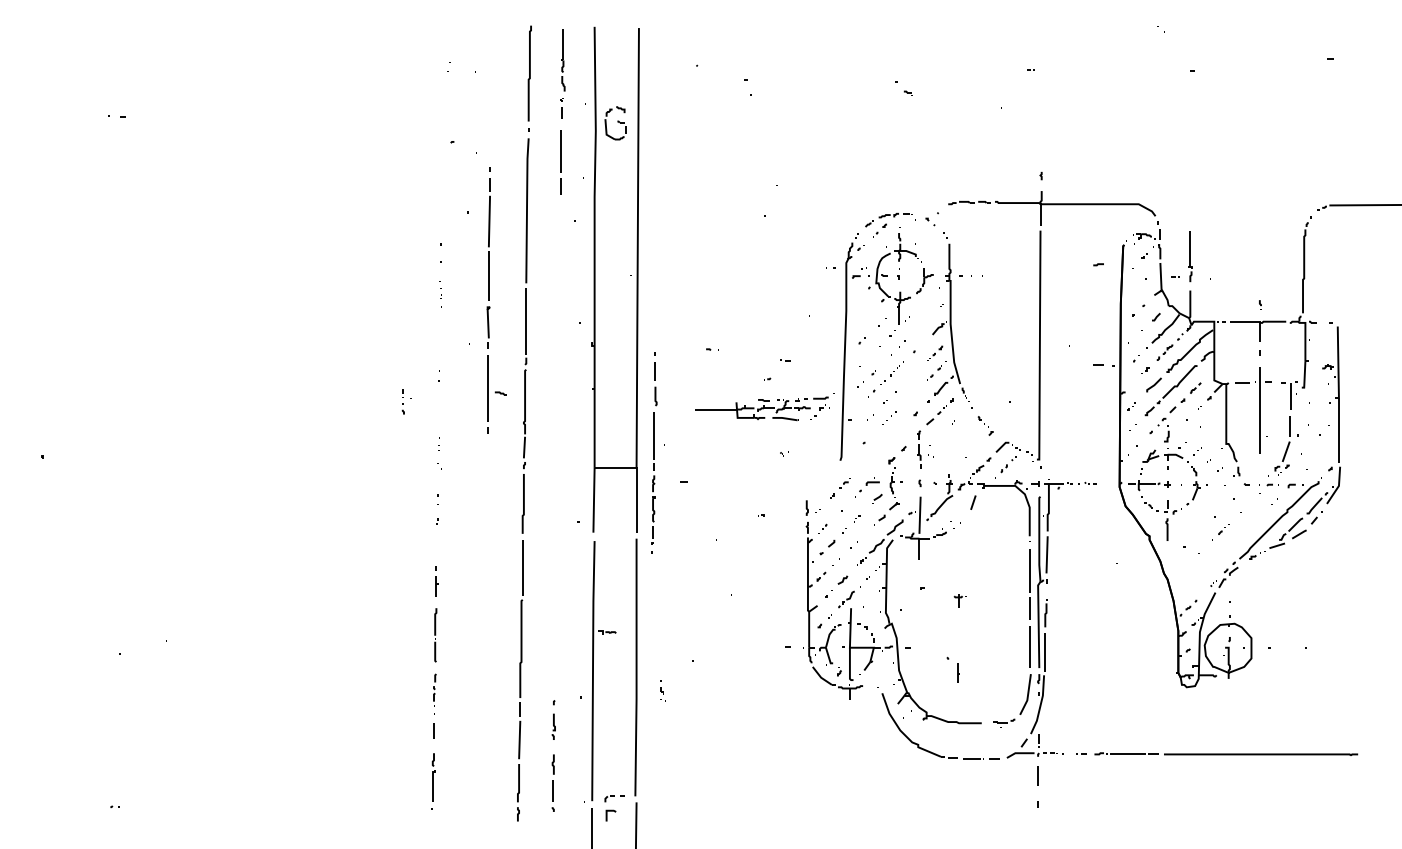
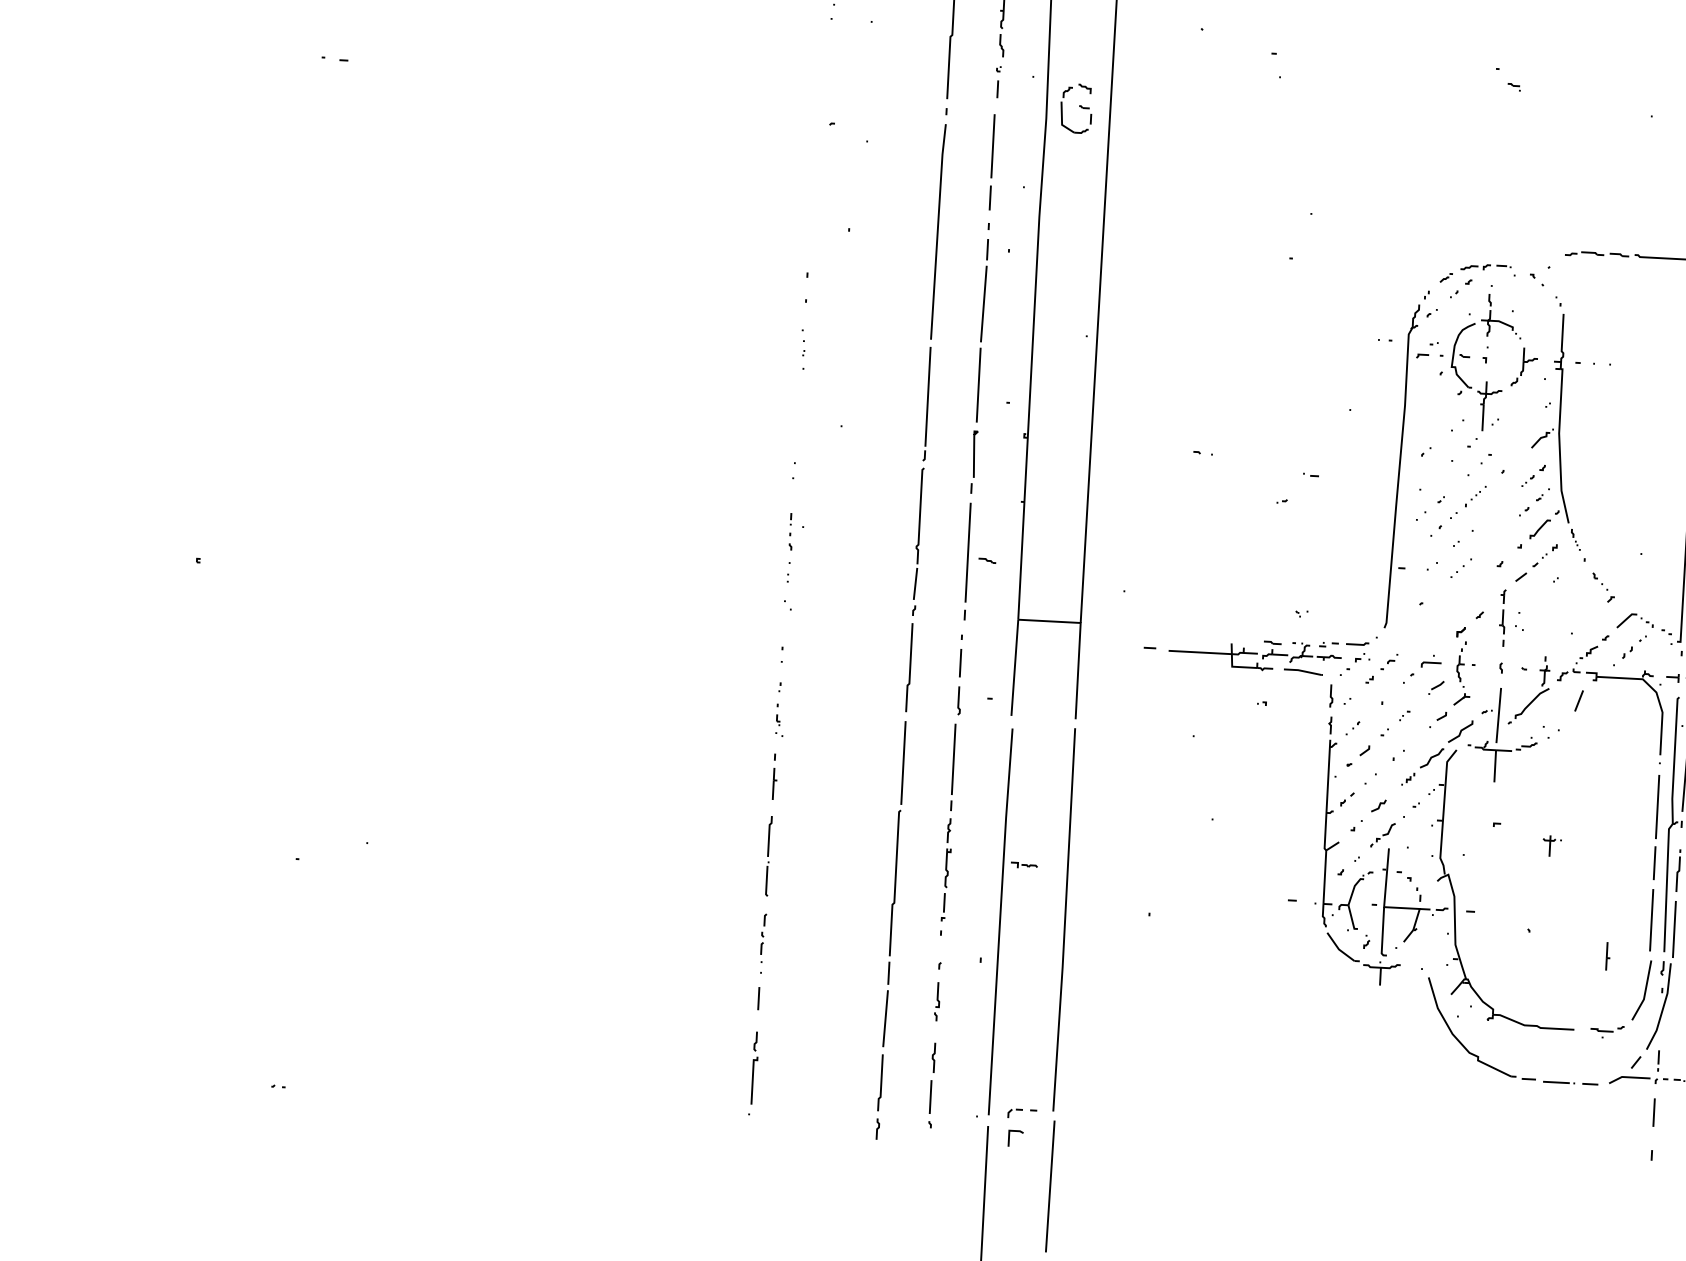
part: (489, 300) -> (977, 421), moved
part: (406, 401) -> (795, 531), moved
part: (764, 406) -> (1273, 651), moved
part: (654, 453) -> (952, 785), moved
line: (958, 672) -> (1607, 955), moved
part: (662, 690) -> (778, 719), moved

